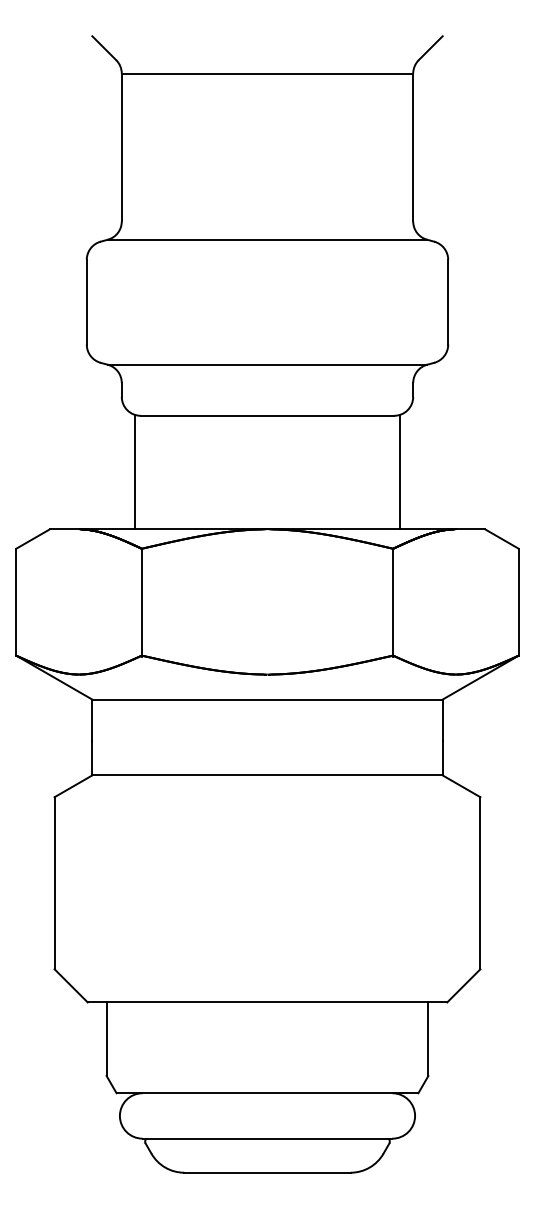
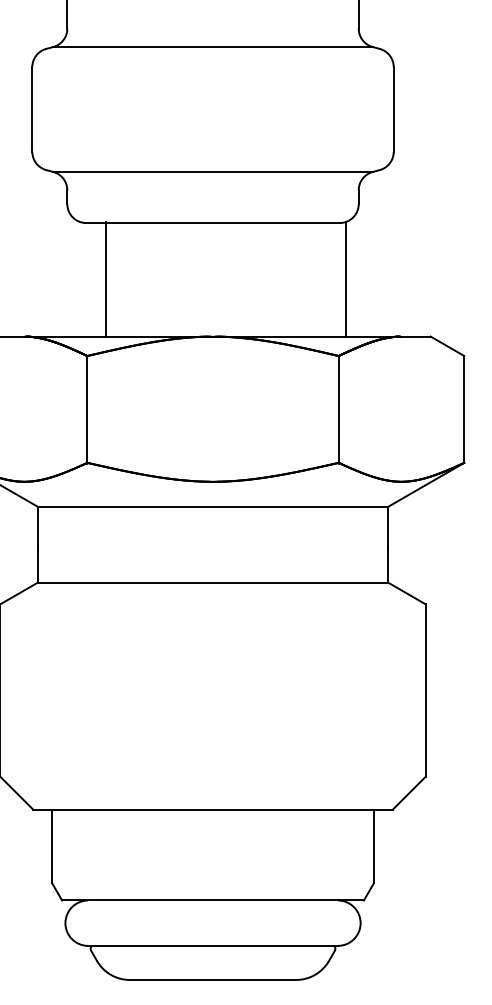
line: (135, 471) -> (106, 278), moved

